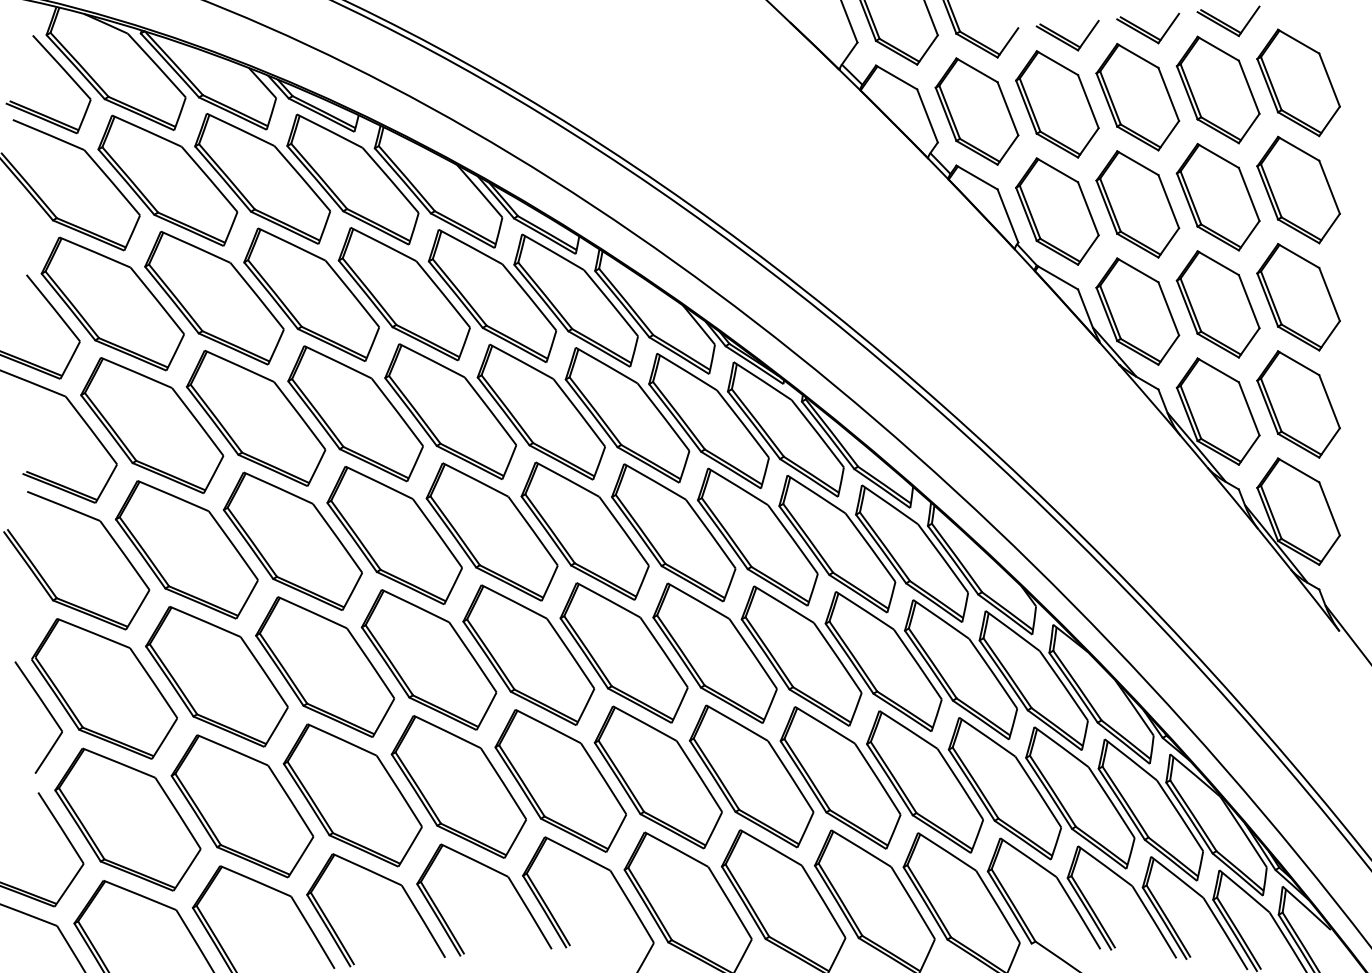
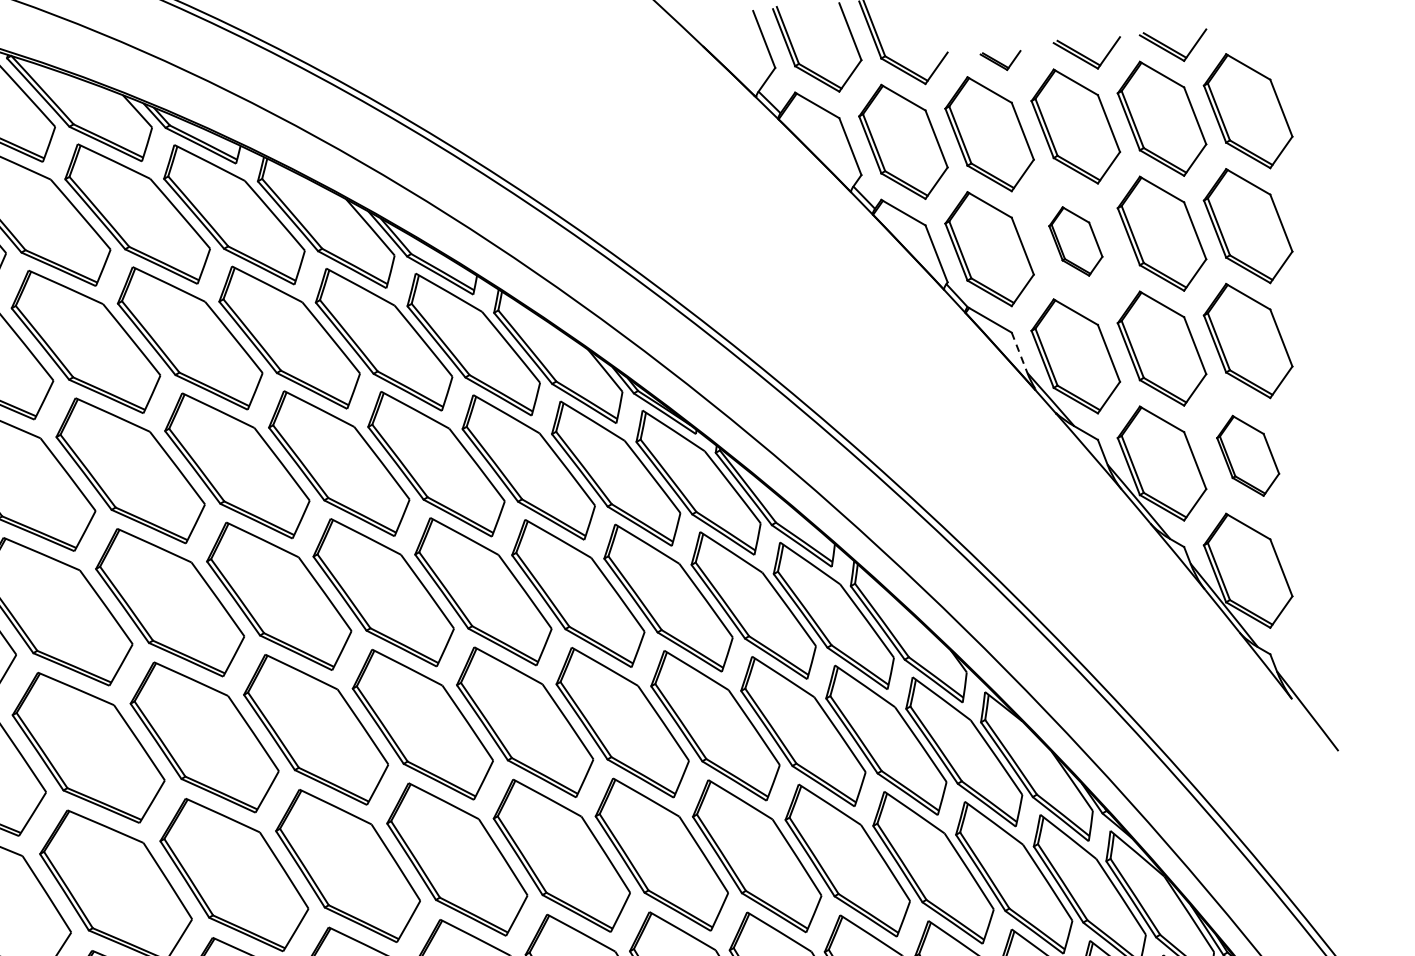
part: (1067, 35) -> (1000, 60), size x0.6
part: (1137, 204) -> (1075, 241), size x0.6
line: (1085, 308) -> (1019, 353), solid -> dashed
part: (1298, 404) -> (1248, 455), size x0.7

